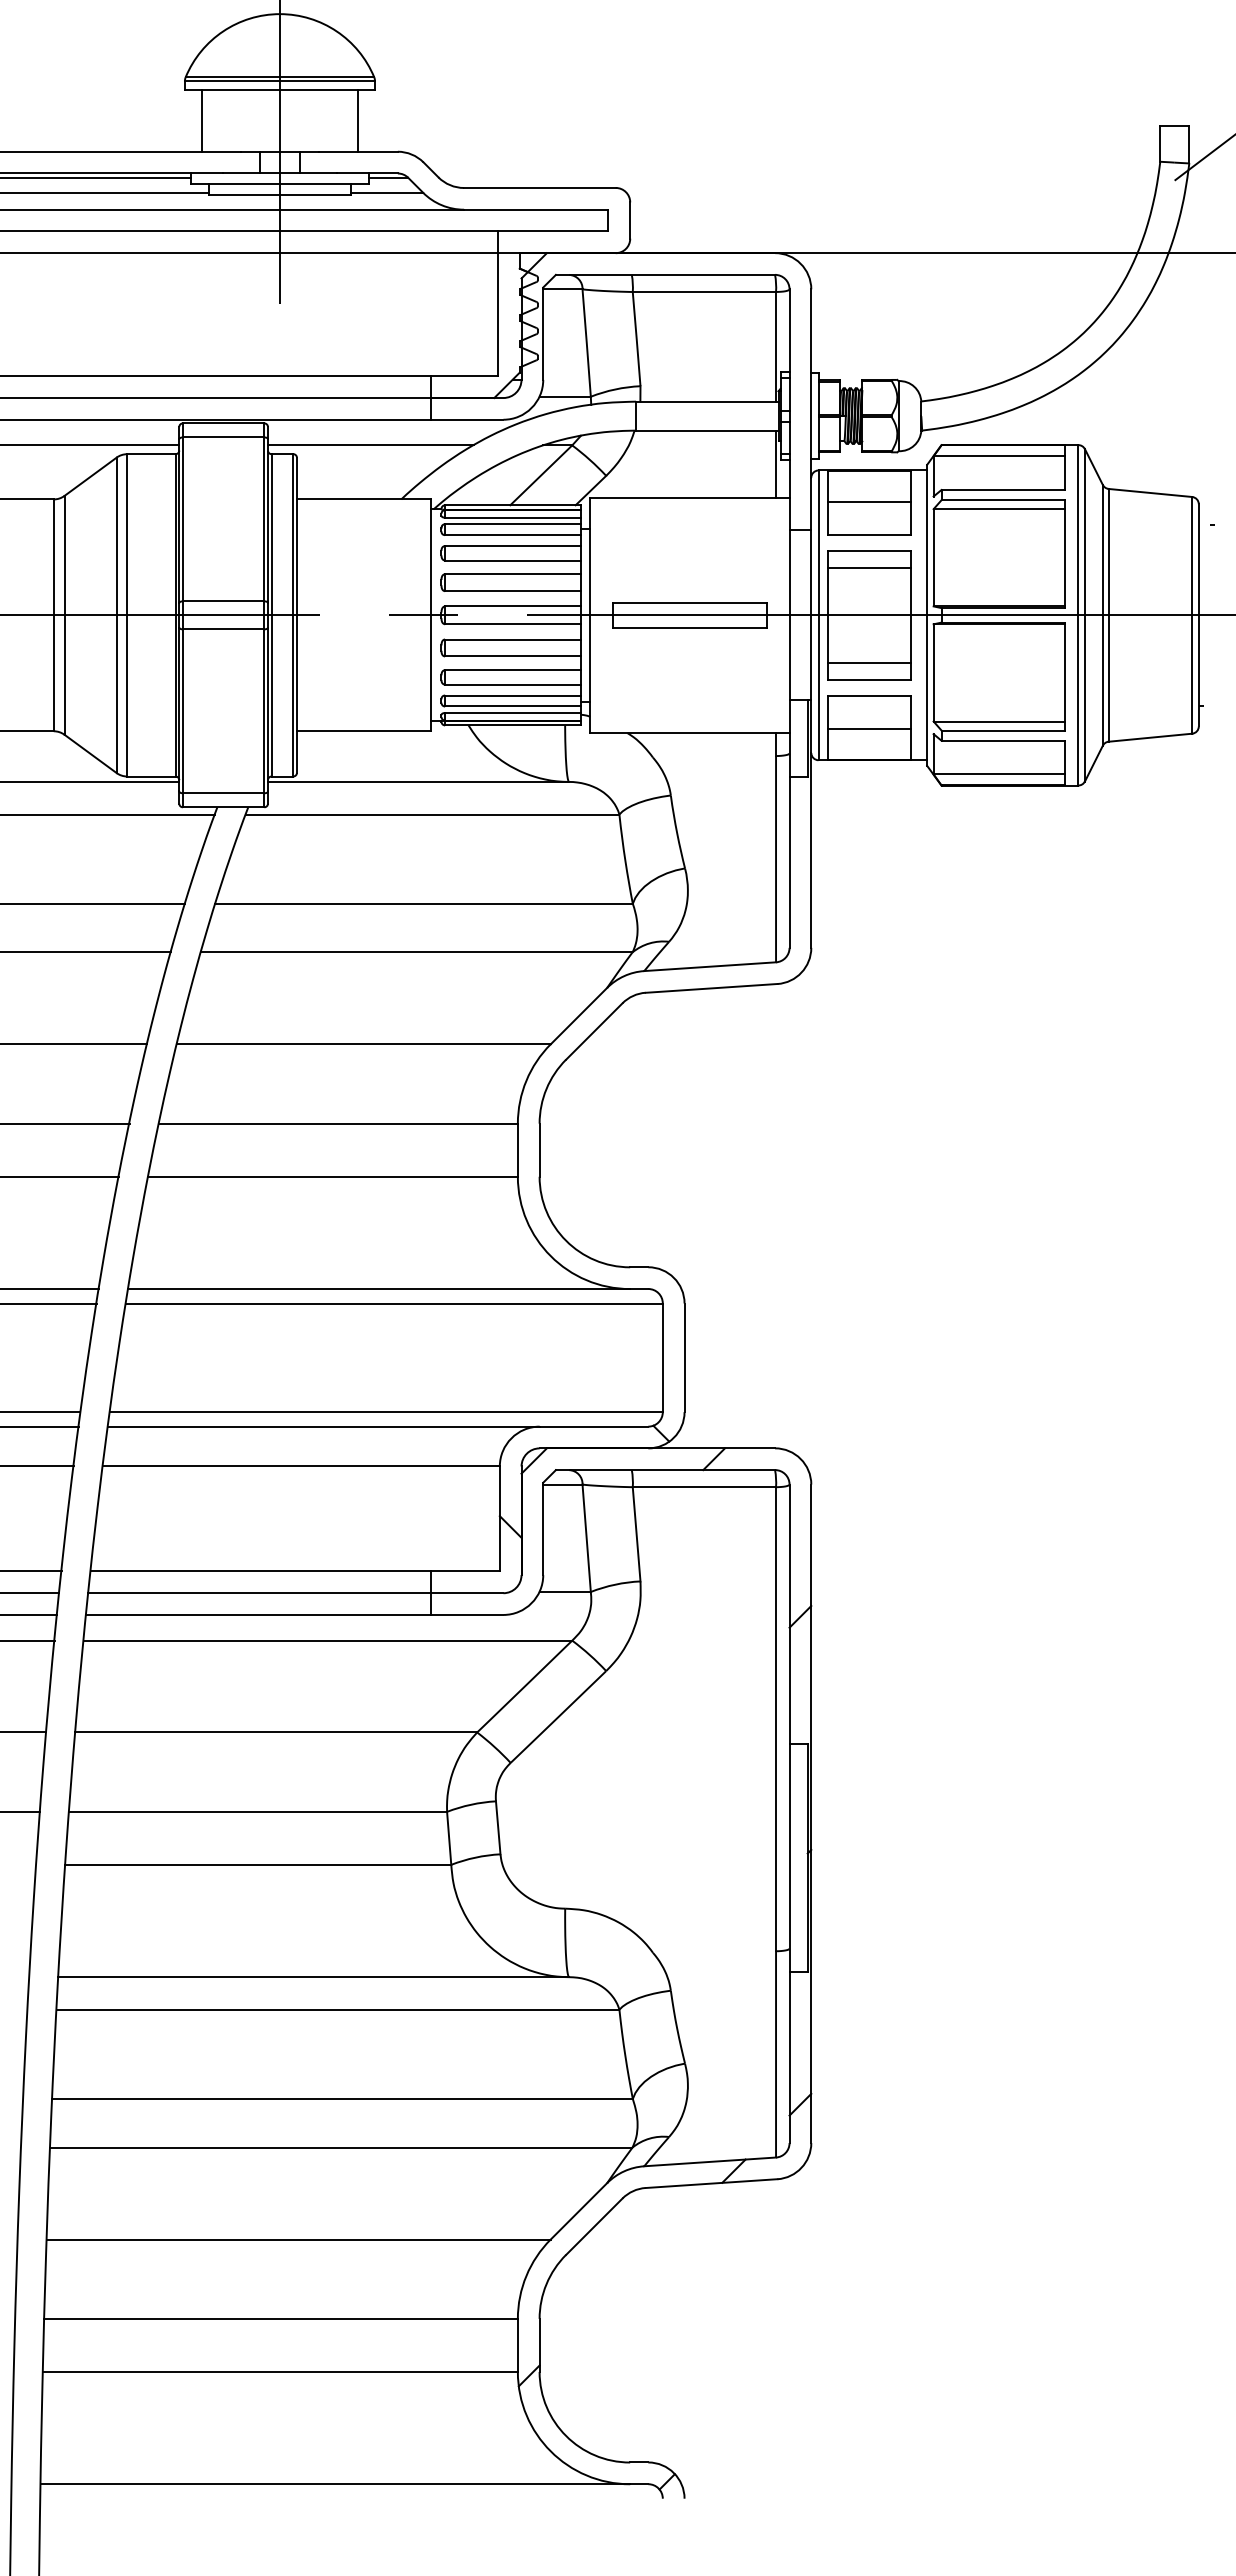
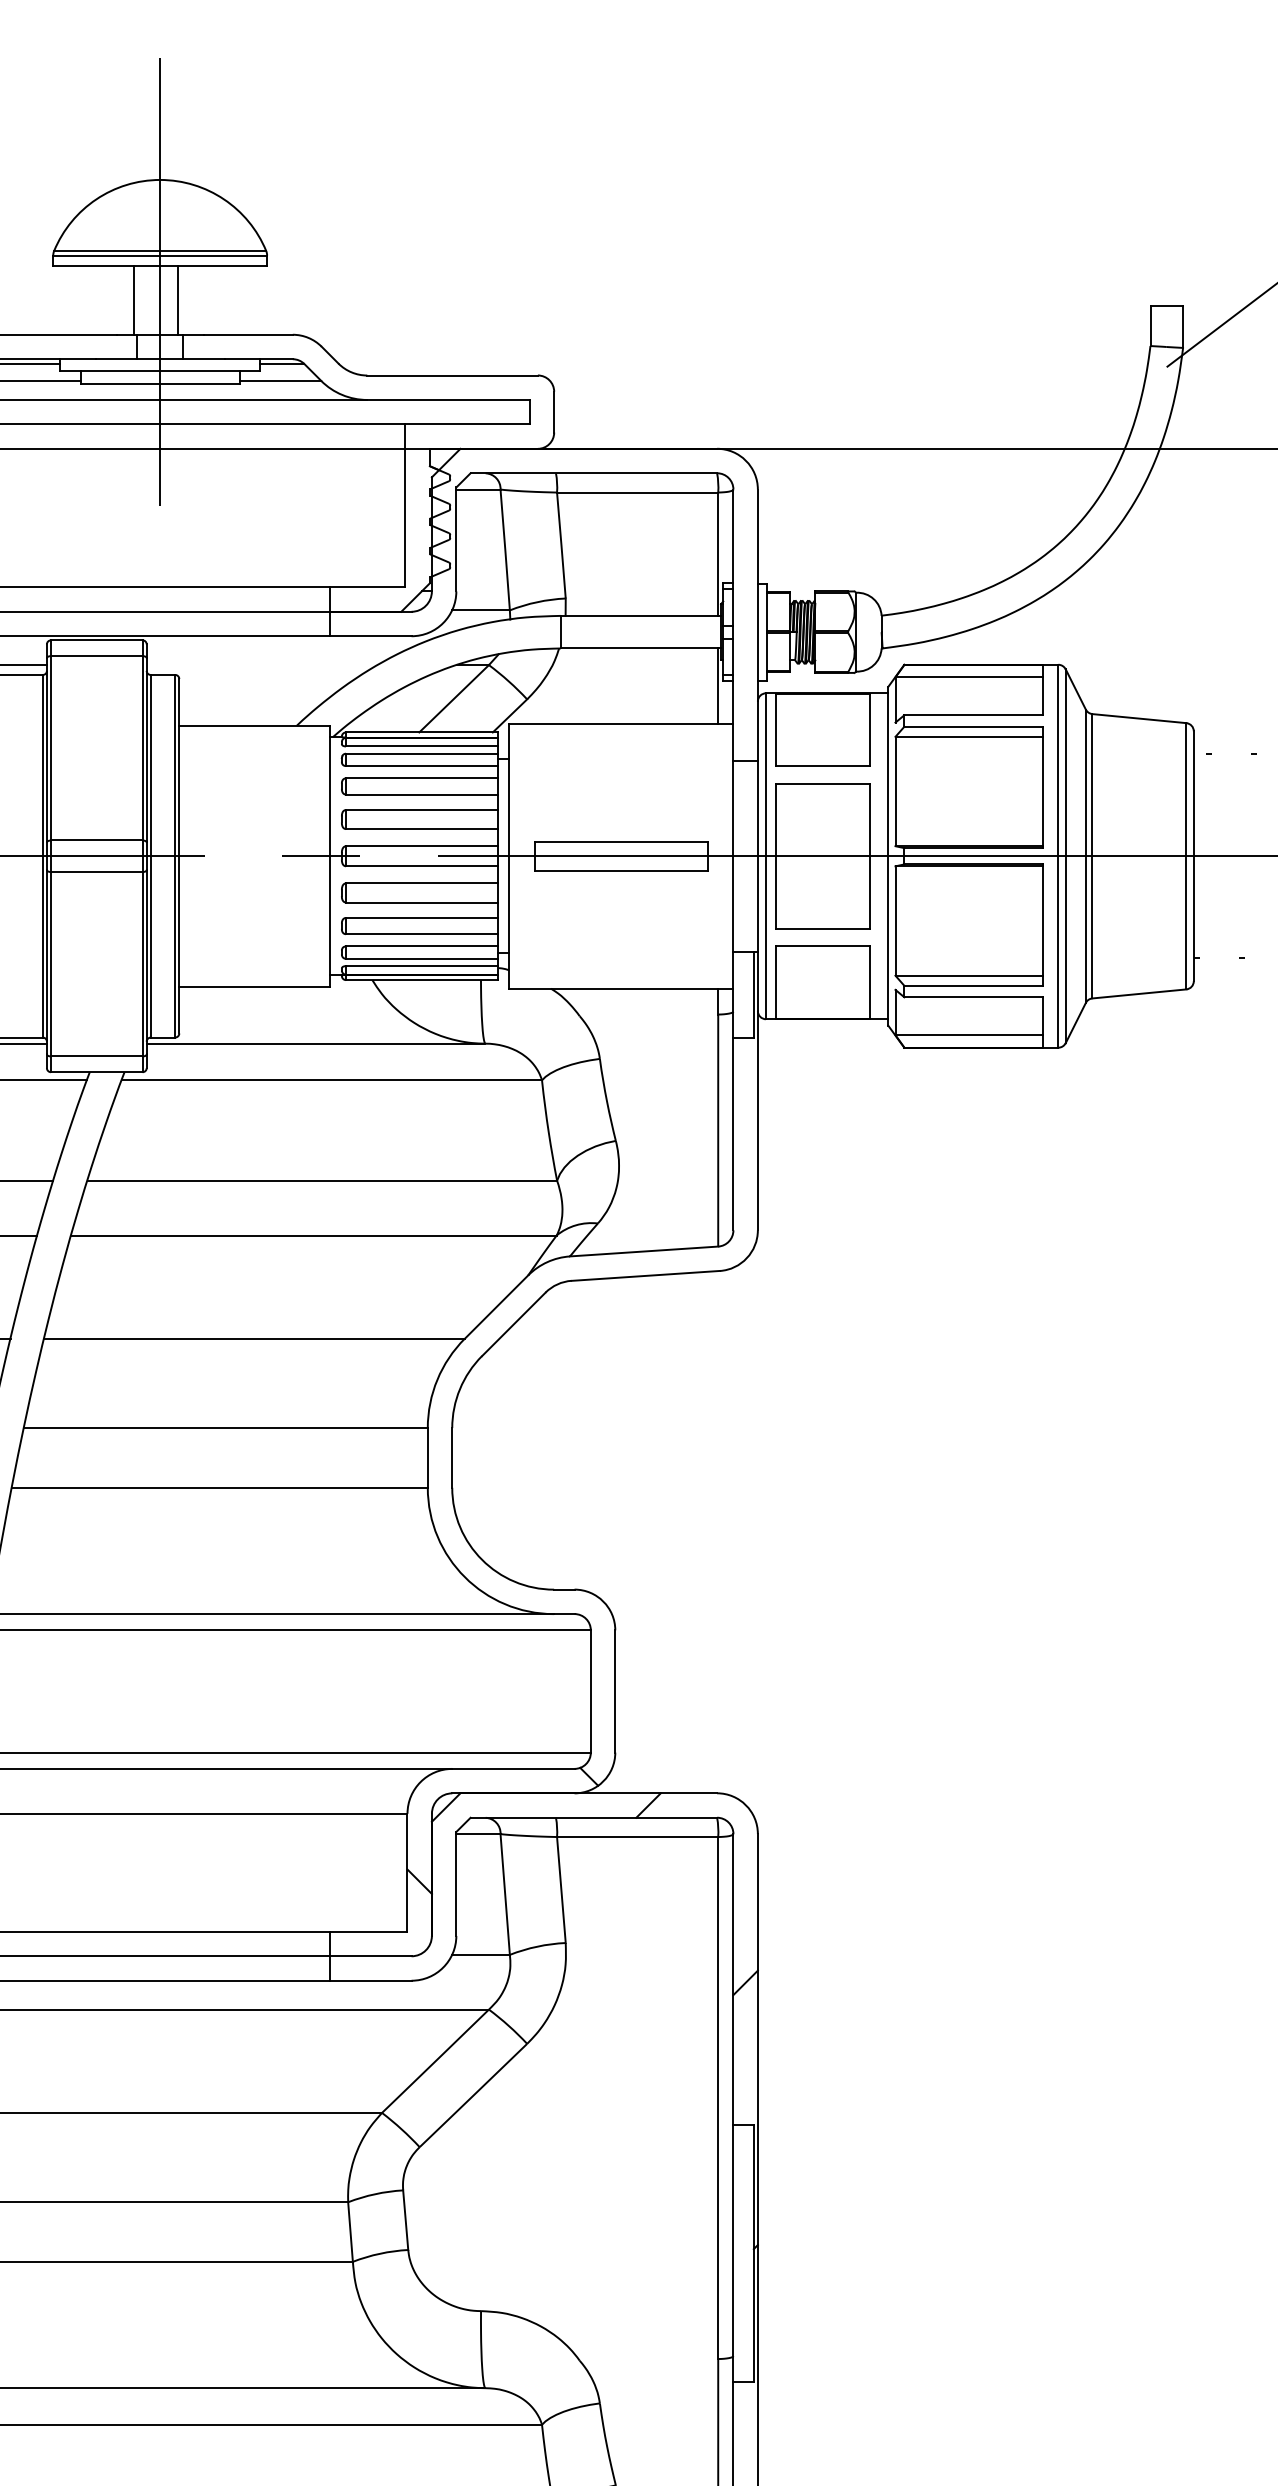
line: (202, 120) -> (134, 299), moved
line: (357, 120) -> (177, 299), moved
line: (370, 445) -> (262, 665), removed
line: (868, 501) -> (822, 728), removed
line: (868, 567) -> (822, 802), removed
line: (868, 662) -> (822, 909), removed
line: (868, 728) -> (822, 983), removed

